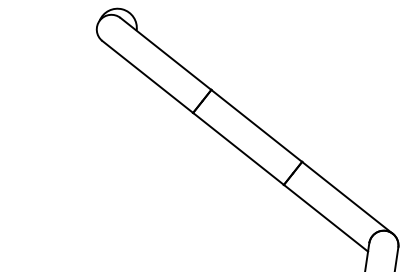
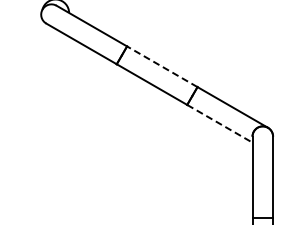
line: (257, 125) -> (162, 66), solid -> dashed
line: (325, 217) -> (219, 123), solid -> dashed

